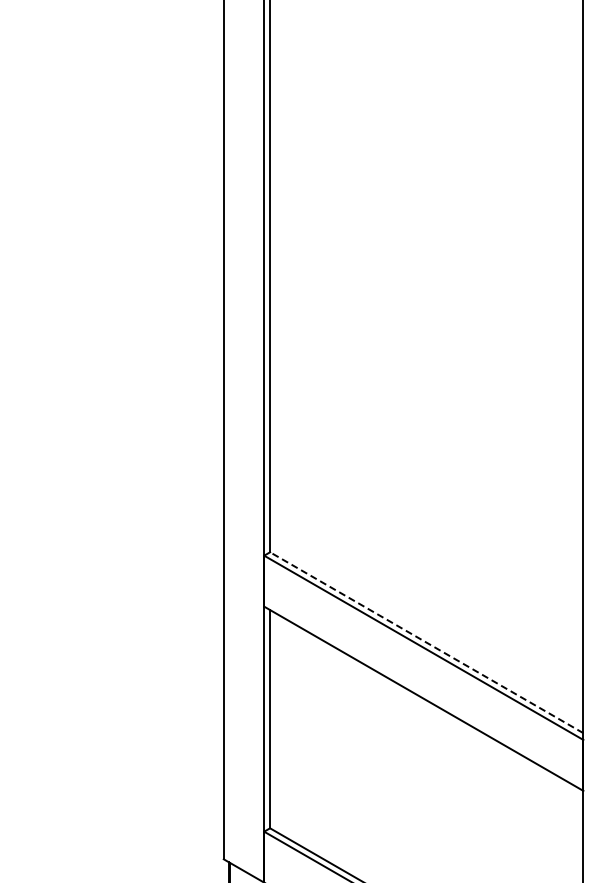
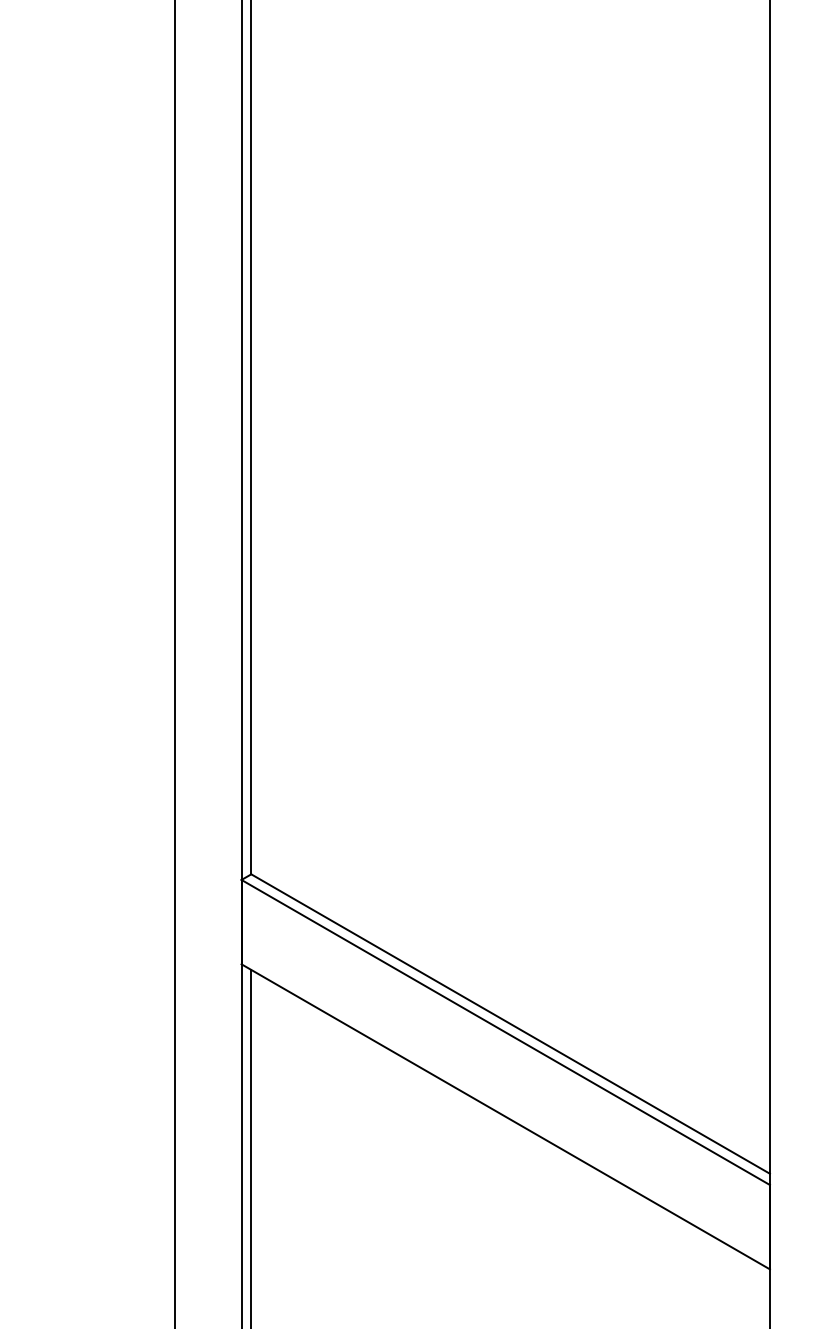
line: (426, 642) -> (510, 1023), dashed -> solid

